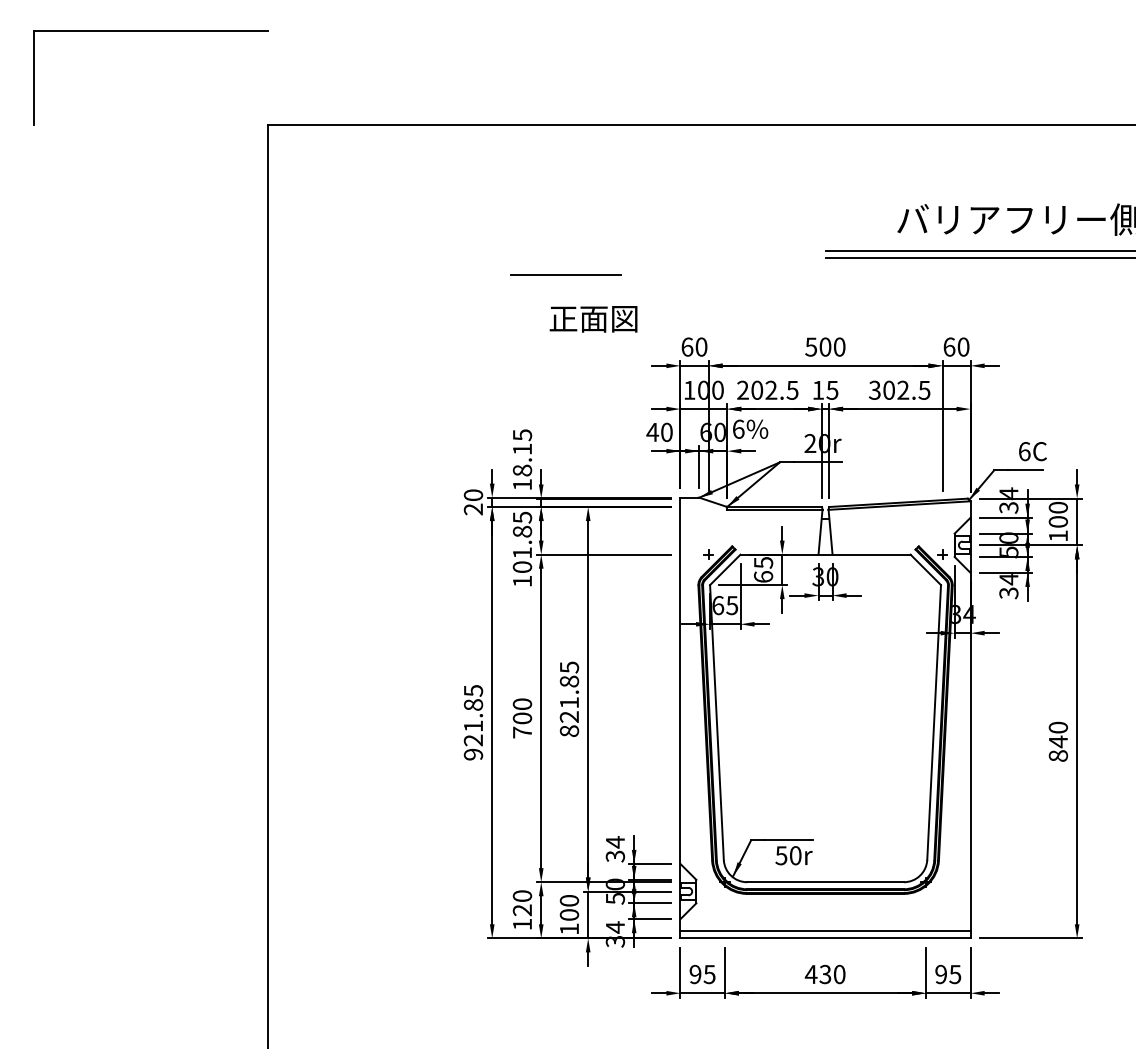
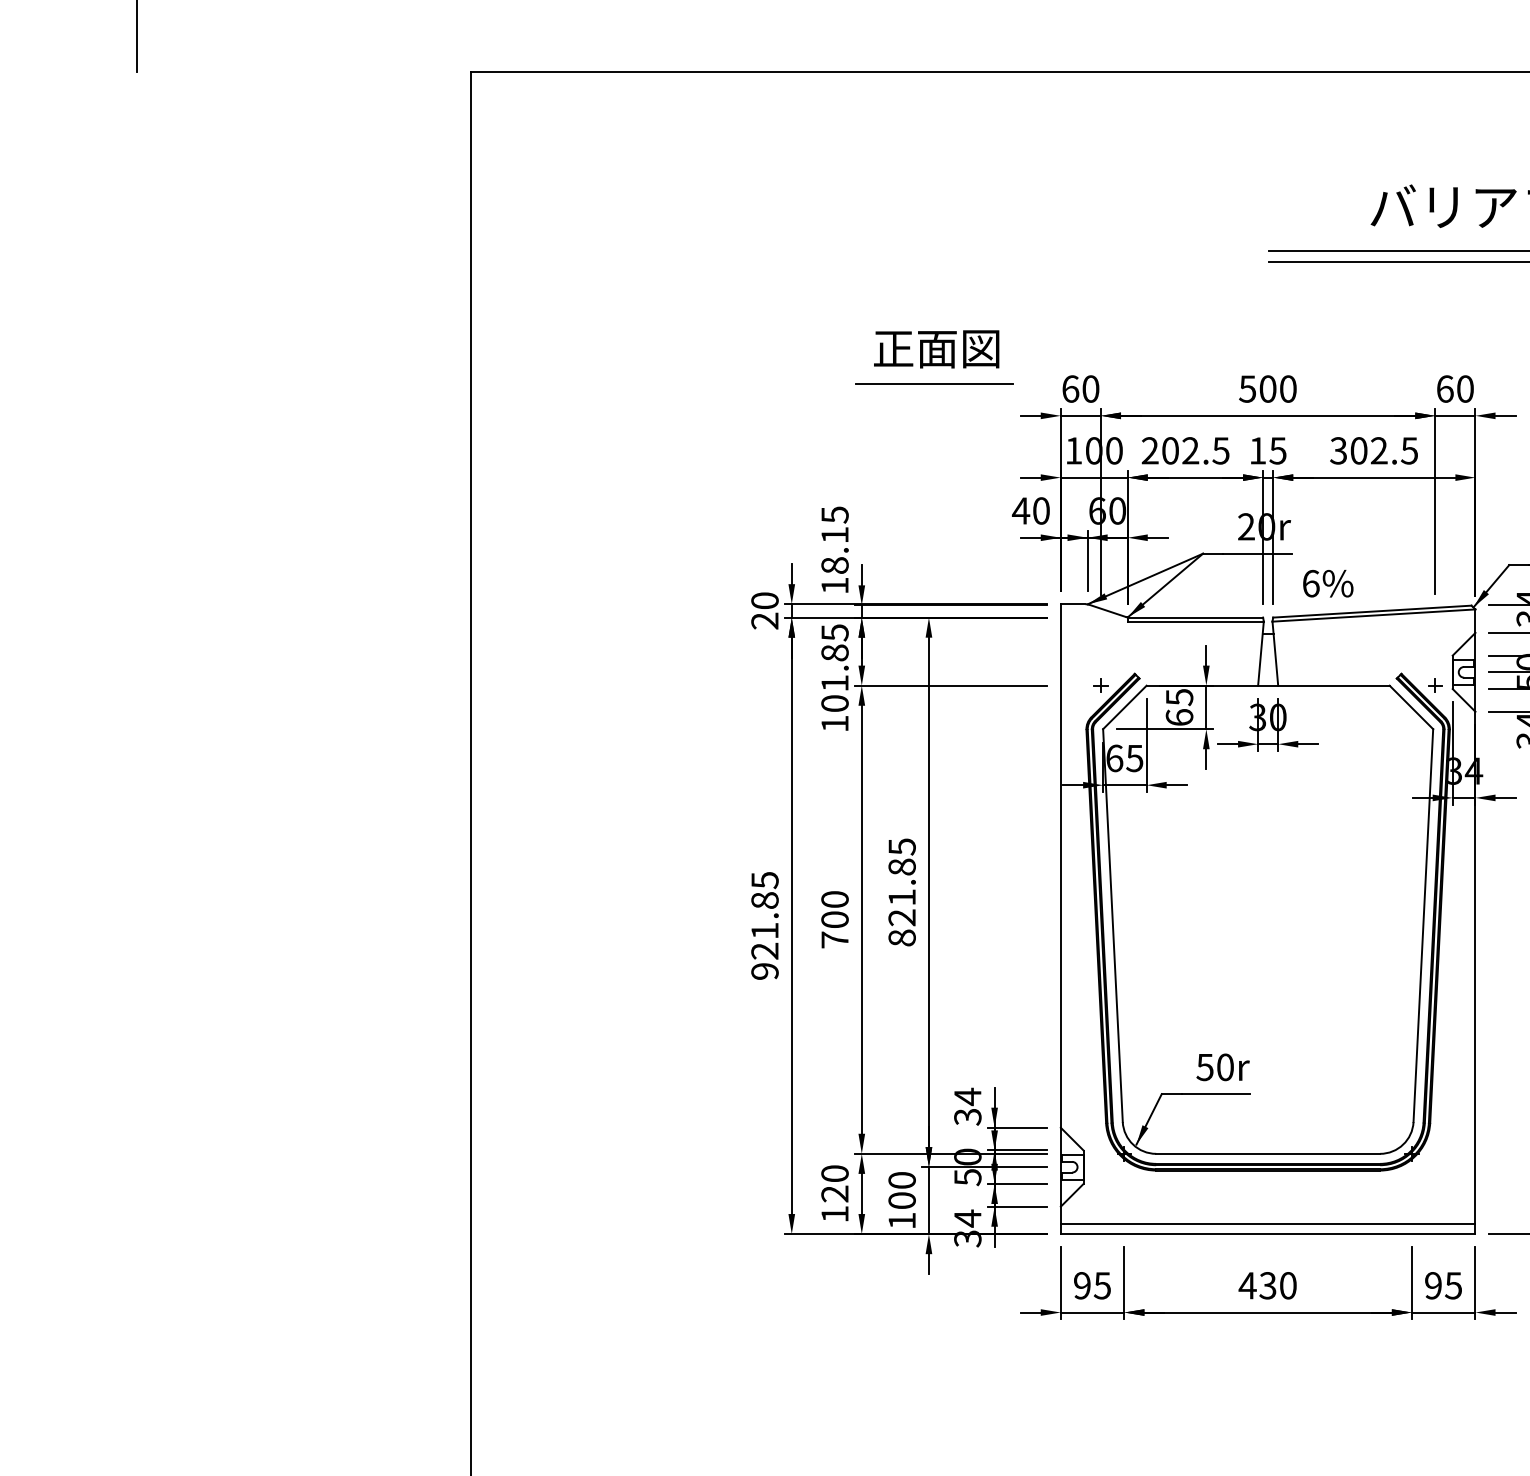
line: (565, 274) -> (933, 383), moved
text: (750, 428) -> (1328, 582), moved
text: (793, 855) -> (1222, 1067), moved

